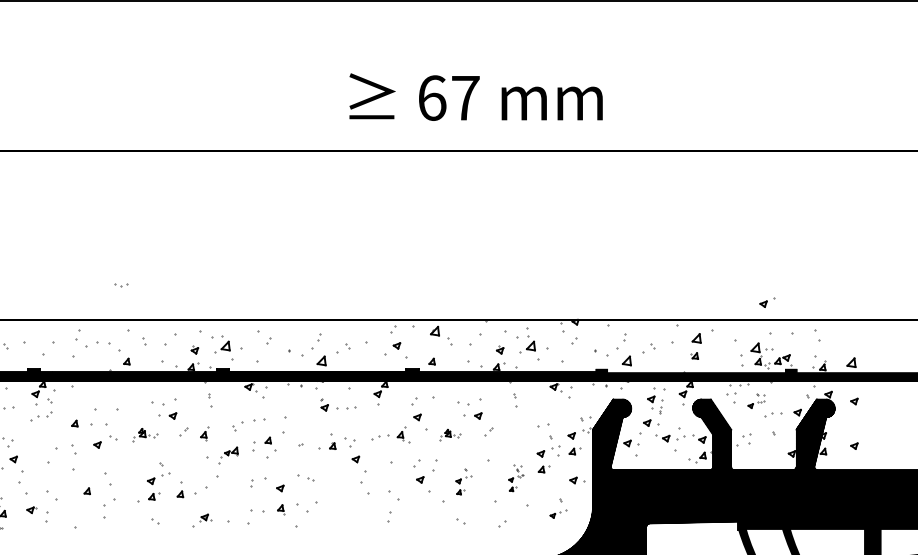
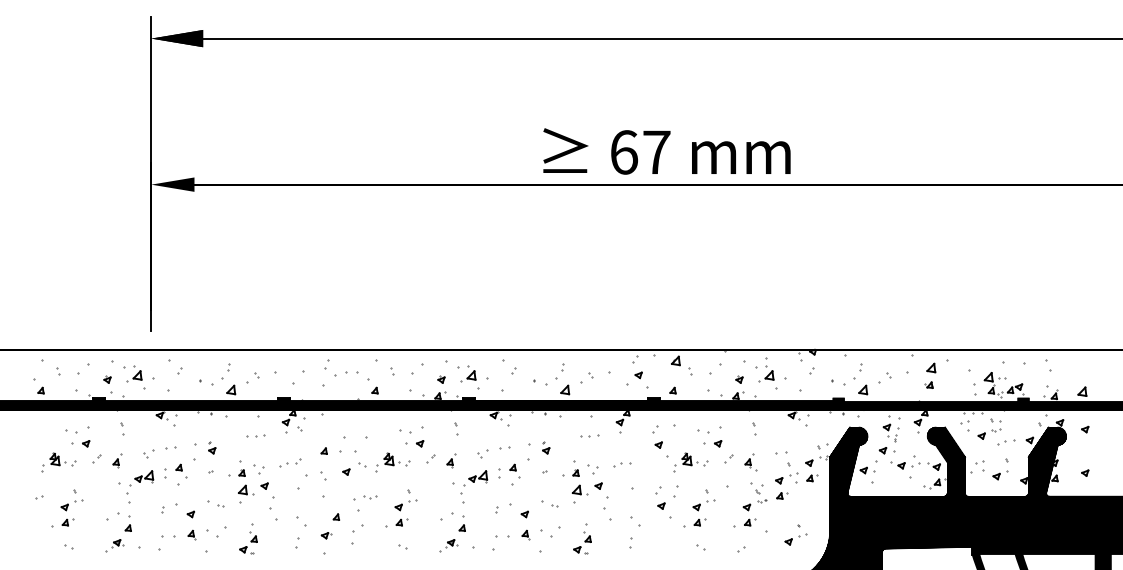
text: (475, 97) -> (666, 151), moved
part: (122, 285) -> (370, 497), moved
part: (767, 303) -> (1000, 475), moved
part: (756, 400) -> (989, 428), size x1.43
part: (325, 404) -> (546, 447), moved
part: (41, 415) -> (290, 462), moved
part: (144, 435) -> (392, 462), size x1.43
part: (402, 435) -> (750, 462), moved
part: (450, 435) -> (690, 462), size x1.67
part: (228, 455) -> (474, 482), size x1.43
part: (336, 466) -> (579, 493), added
part: (515, 478) -> (754, 504), size x1.67
part: (577, 480) -> (814, 506), removed
part: (463, 481) -> (703, 507), size x1.43
part: (179, 489) -> (461, 523), moved
part: (32, 510) -> (326, 535), moved
part: (339, 513) -> (582, 538), added
part: (557, 514) -> (795, 539), size x1.43

